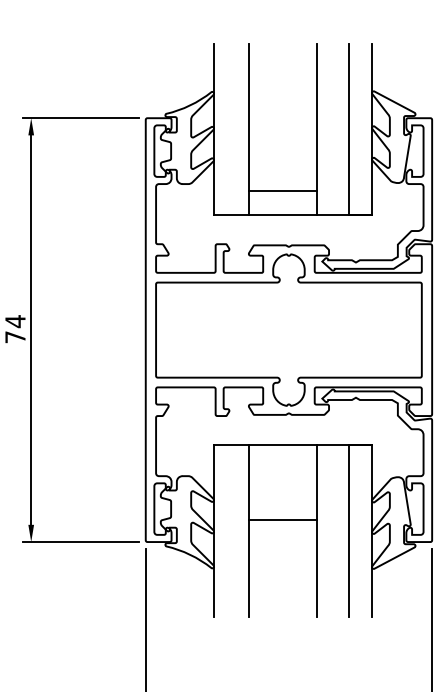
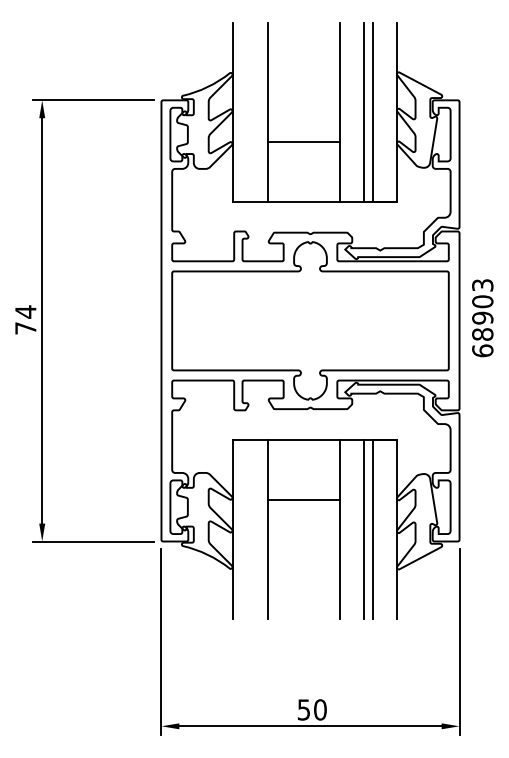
line: (339, 128) -> (363, 111), added
line: (282, 190) -> (303, 141), moved
line: (282, 519) -> (303, 499), moved
line: (339, 530) -> (363, 529), added

